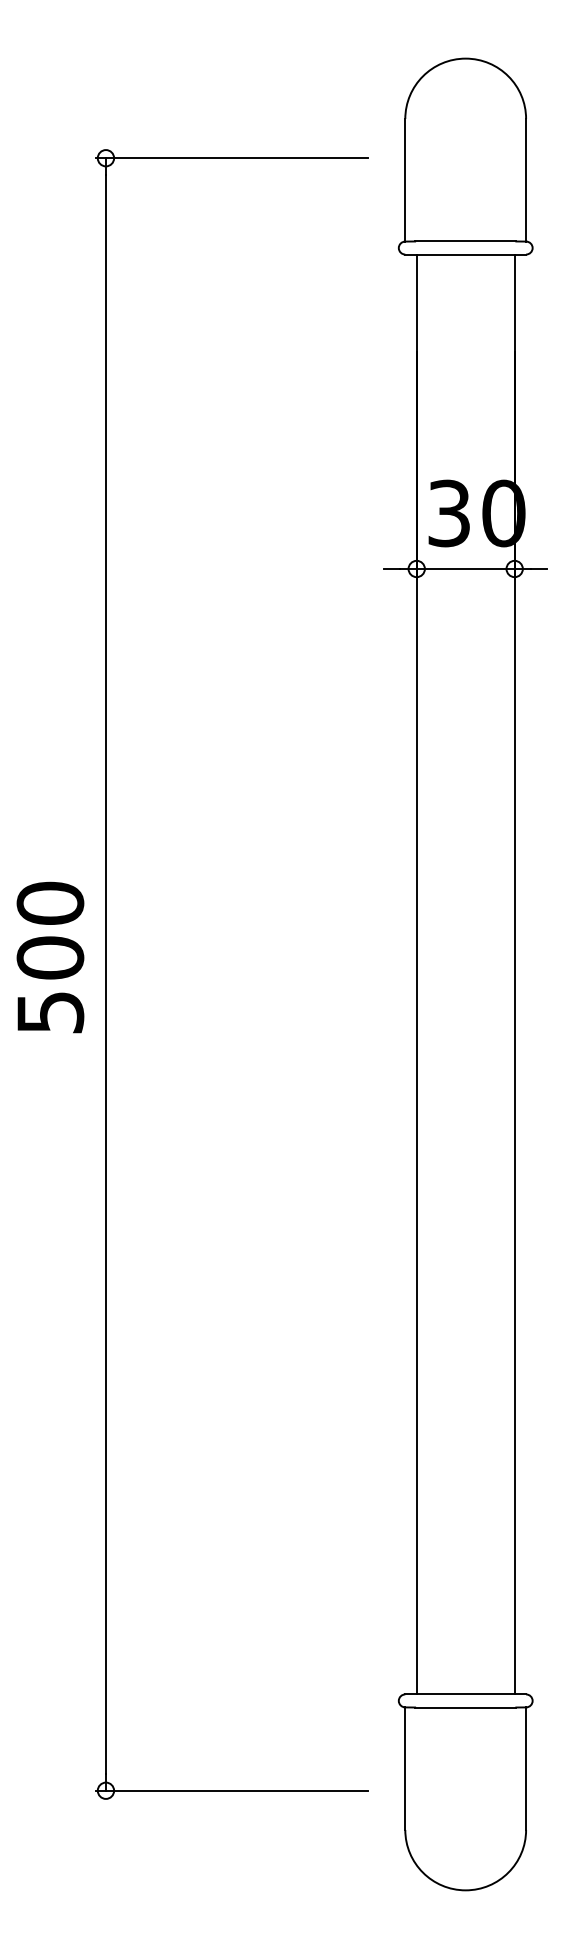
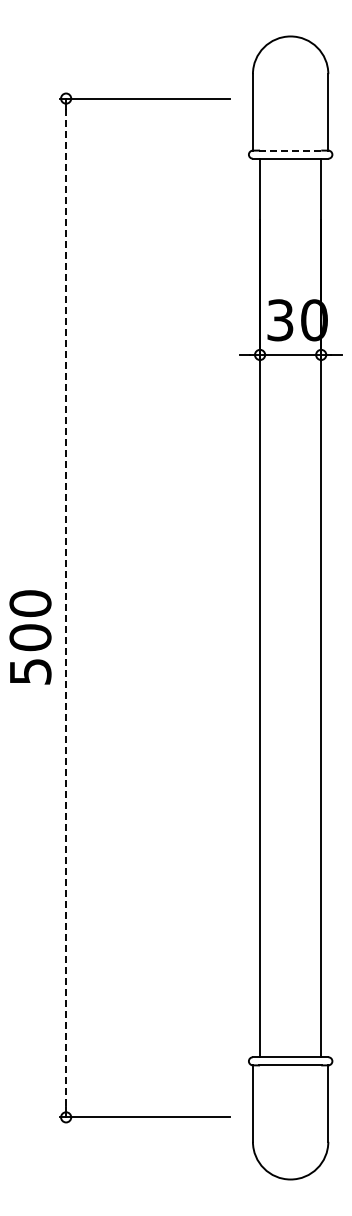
line: (465, 241) -> (290, 150), solid -> dashed
text: (50, 957) -> (30, 637), moved
line: (106, 975) -> (66, 608), solid -> dashed

